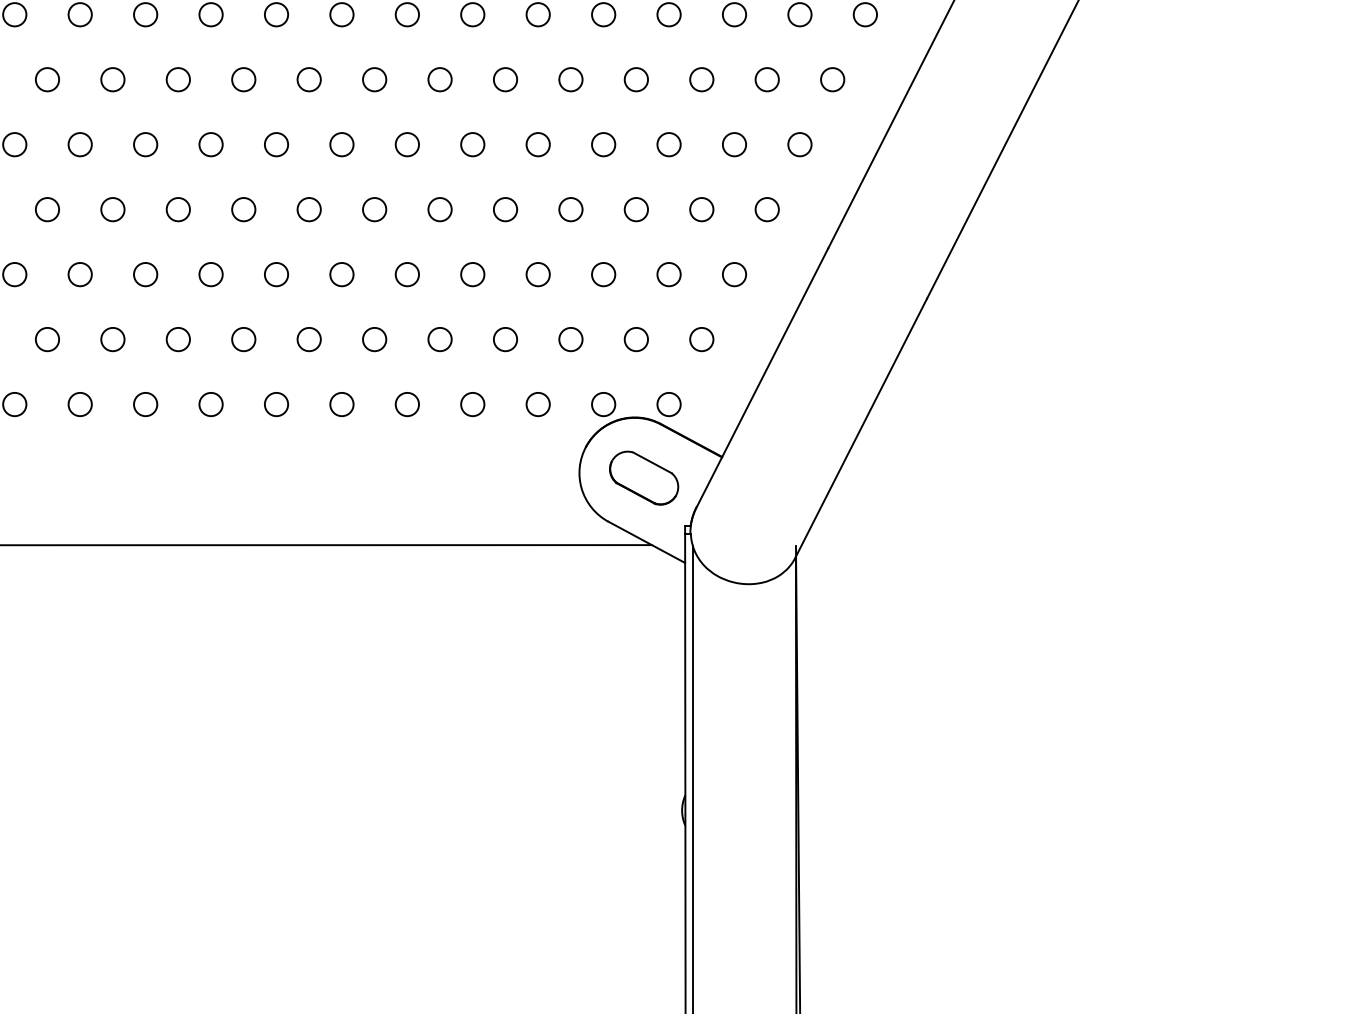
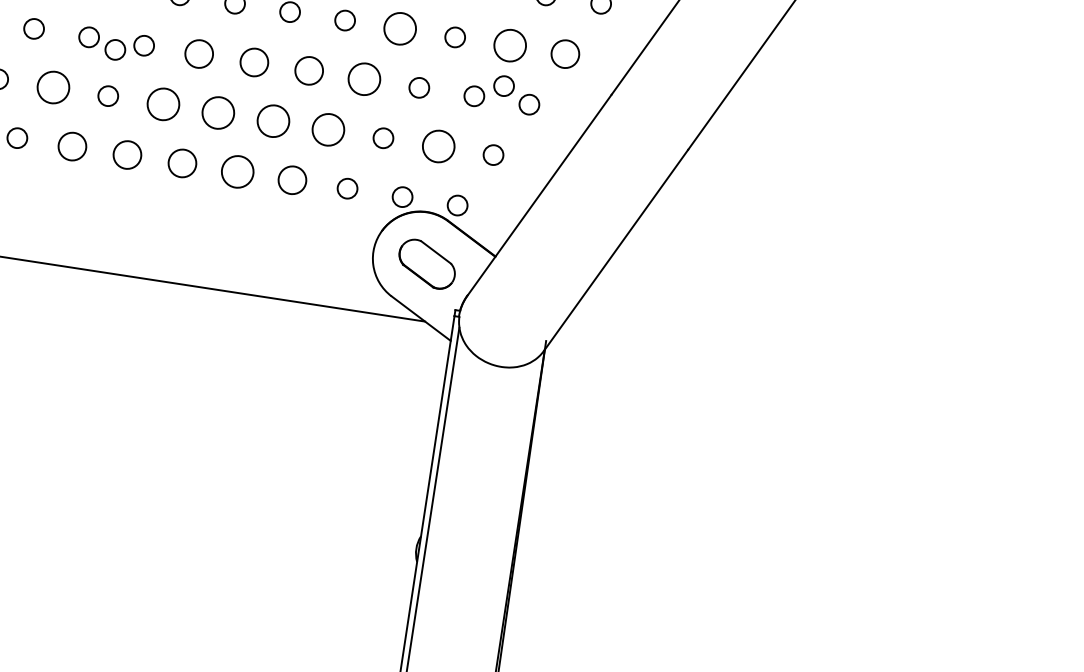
circle: (570, 209) -> (399, 28), size x1.6
circle: (701, 209) -> (510, 45), size x1.6
circle: (766, 209) -> (564, 54), size x1.4
circle: (701, 257) -> (503, 86), added
circle: (341, 274) -> (198, 54), size x1.4
circle: (406, 274) -> (253, 62), size x1.4
circle: (472, 274) -> (309, 70), size x1.4
circle: (537, 274) -> (363, 79), size x1.6
circle: (243, 284) -> (115, 49), added
circle: (177, 339) -> (52, 87), size x1.6
circle: (308, 339) -> (162, 104), size x1.6
circle: (374, 339) -> (218, 112), size x1.6
circle: (439, 339) -> (272, 121), size x1.6
circle: (505, 339) -> (328, 129), size x1.6
circle: (635, 339) -> (437, 146), size x1.6
circle: (210, 404) -> (71, 146), size x1.4
circle: (276, 404) -> (127, 155), size x1.4
circle: (341, 404) -> (182, 163), size x1.4
circle: (406, 404) -> (236, 171), size x1.6
circle: (472, 404) -> (292, 180), size x1.4

